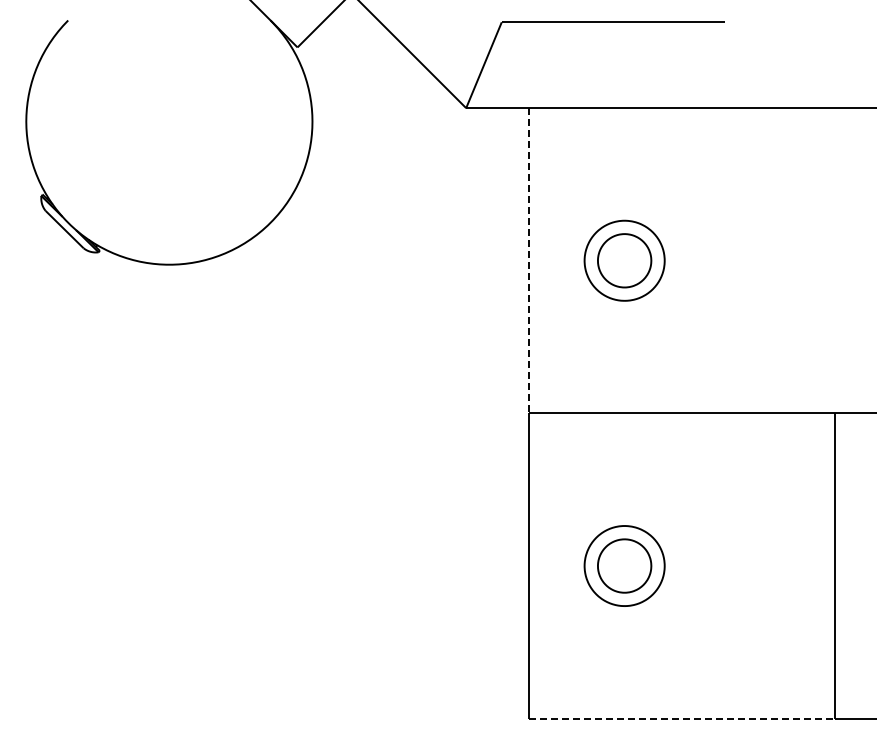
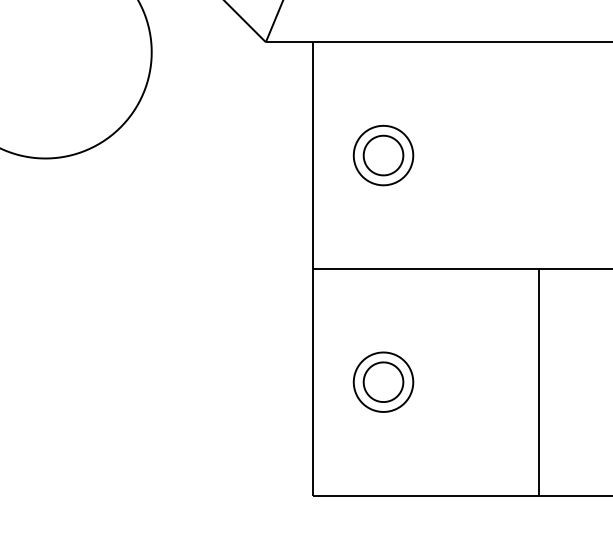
line: (529, 260) -> (312, 155), dashed -> solid
line: (681, 718) -> (425, 495), dashed -> solid

